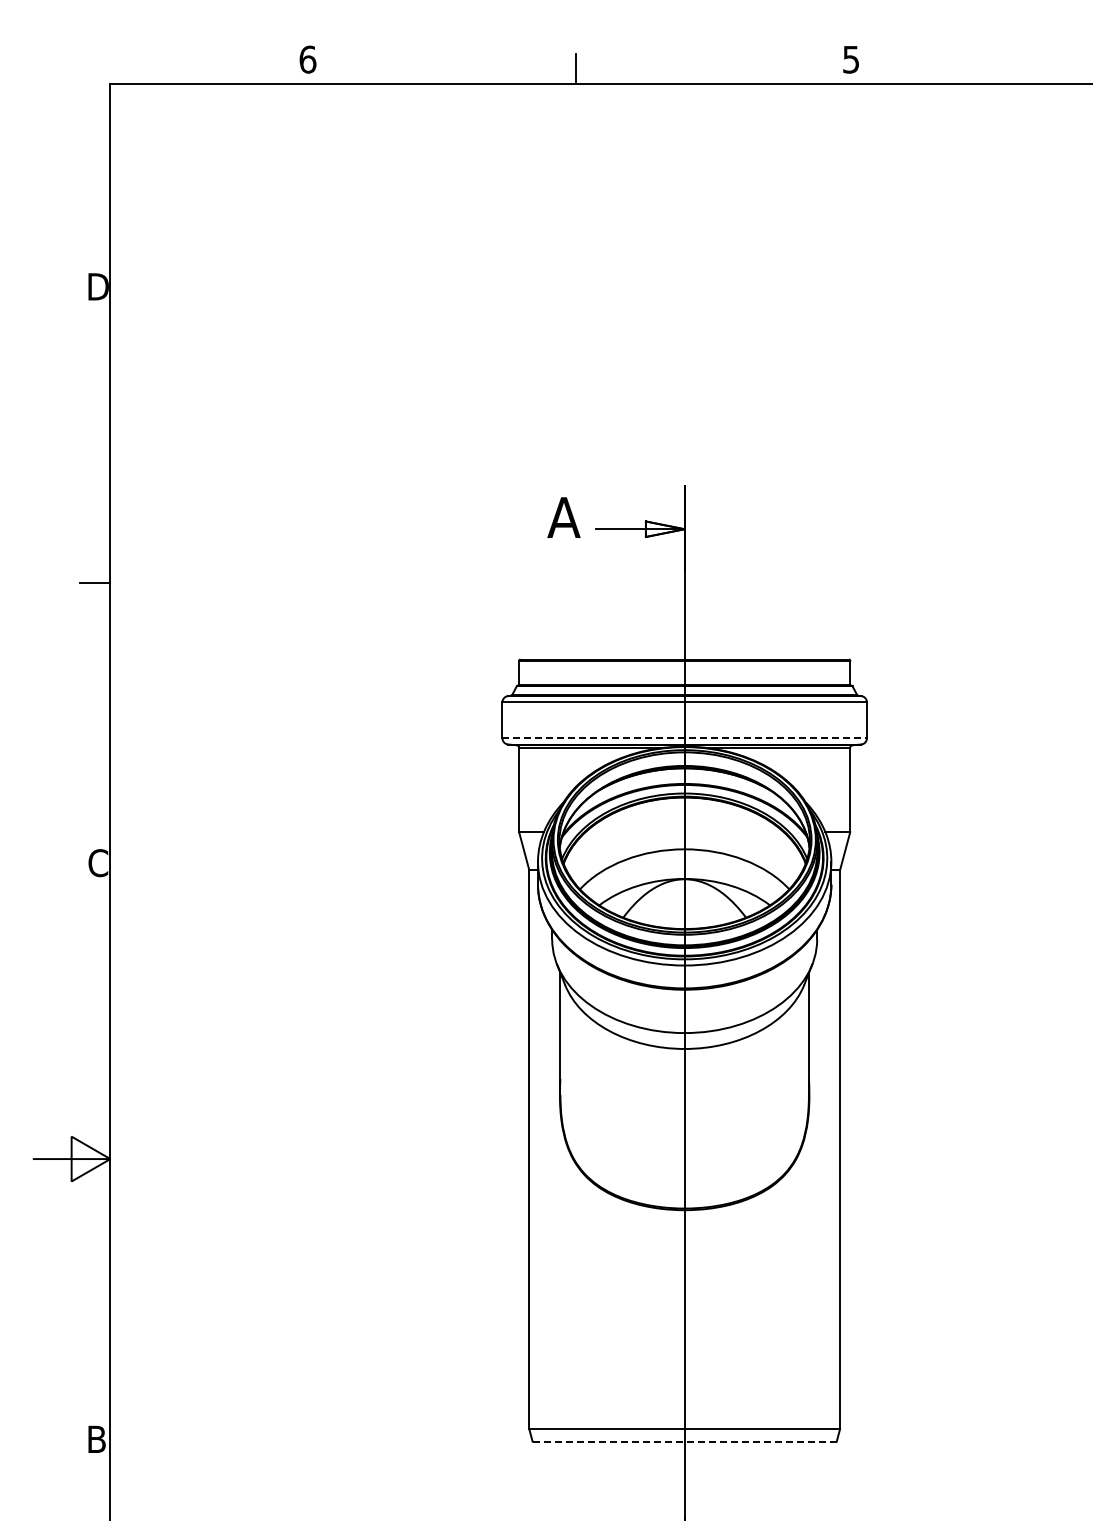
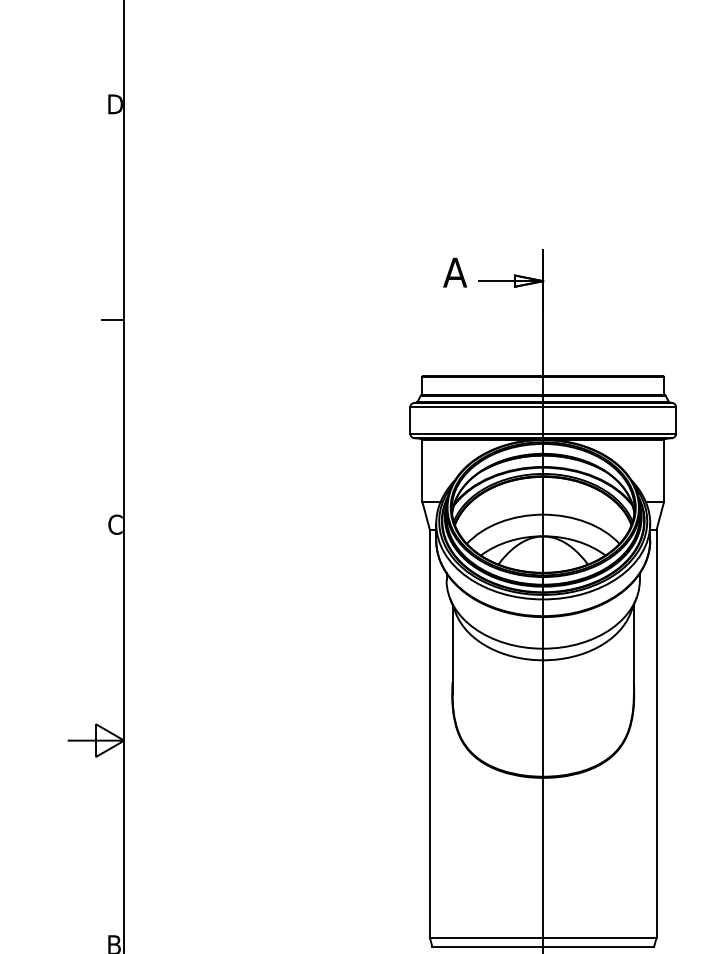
line: (685, 738) -> (543, 433), dashed -> solid
line: (685, 1441) -> (543, 946), dashed -> solid

